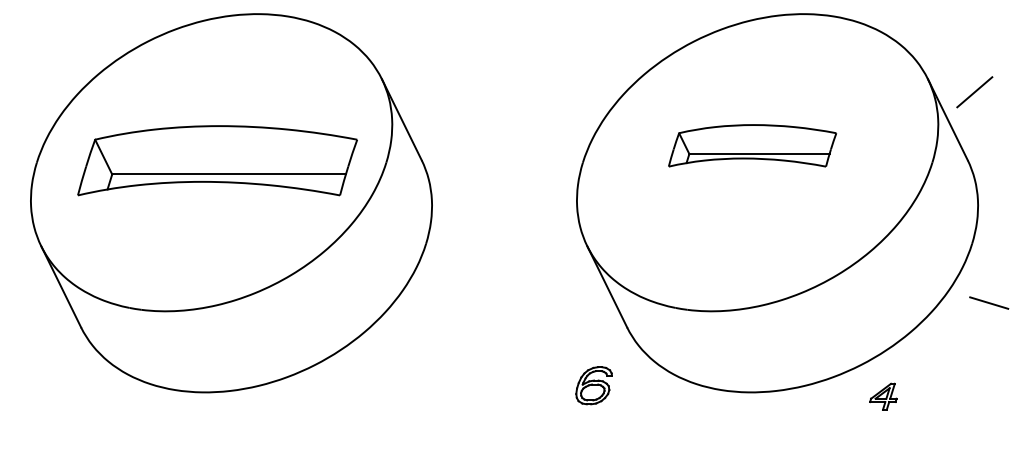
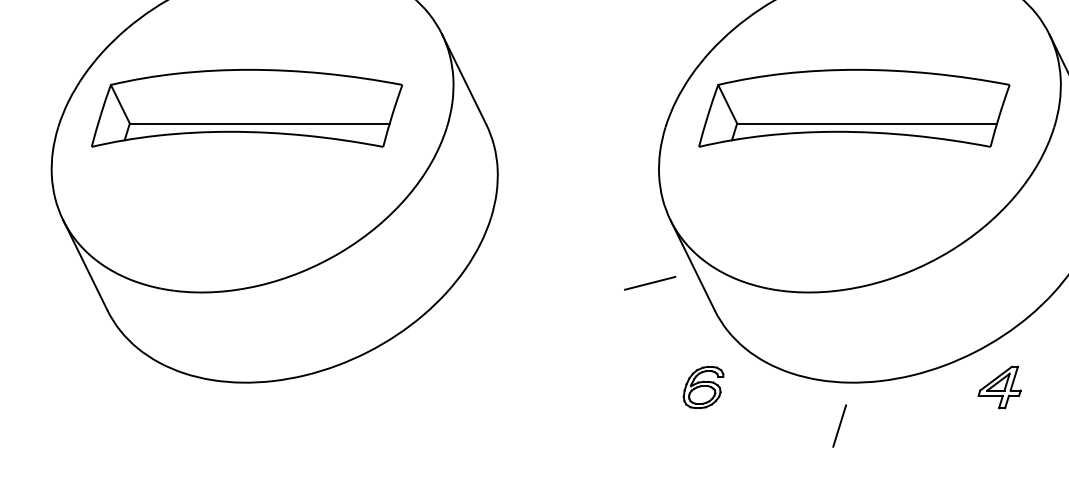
part: (752, 145) -> (854, 108), size x1.67
part: (217, 160) -> (246, 108), moved
line: (568, 302) -> (649, 282), added
part: (593, 385) -> (702, 387), moved
part: (883, 396) -> (999, 387), size x1.43
line: (739, 430) -> (839, 425), added

